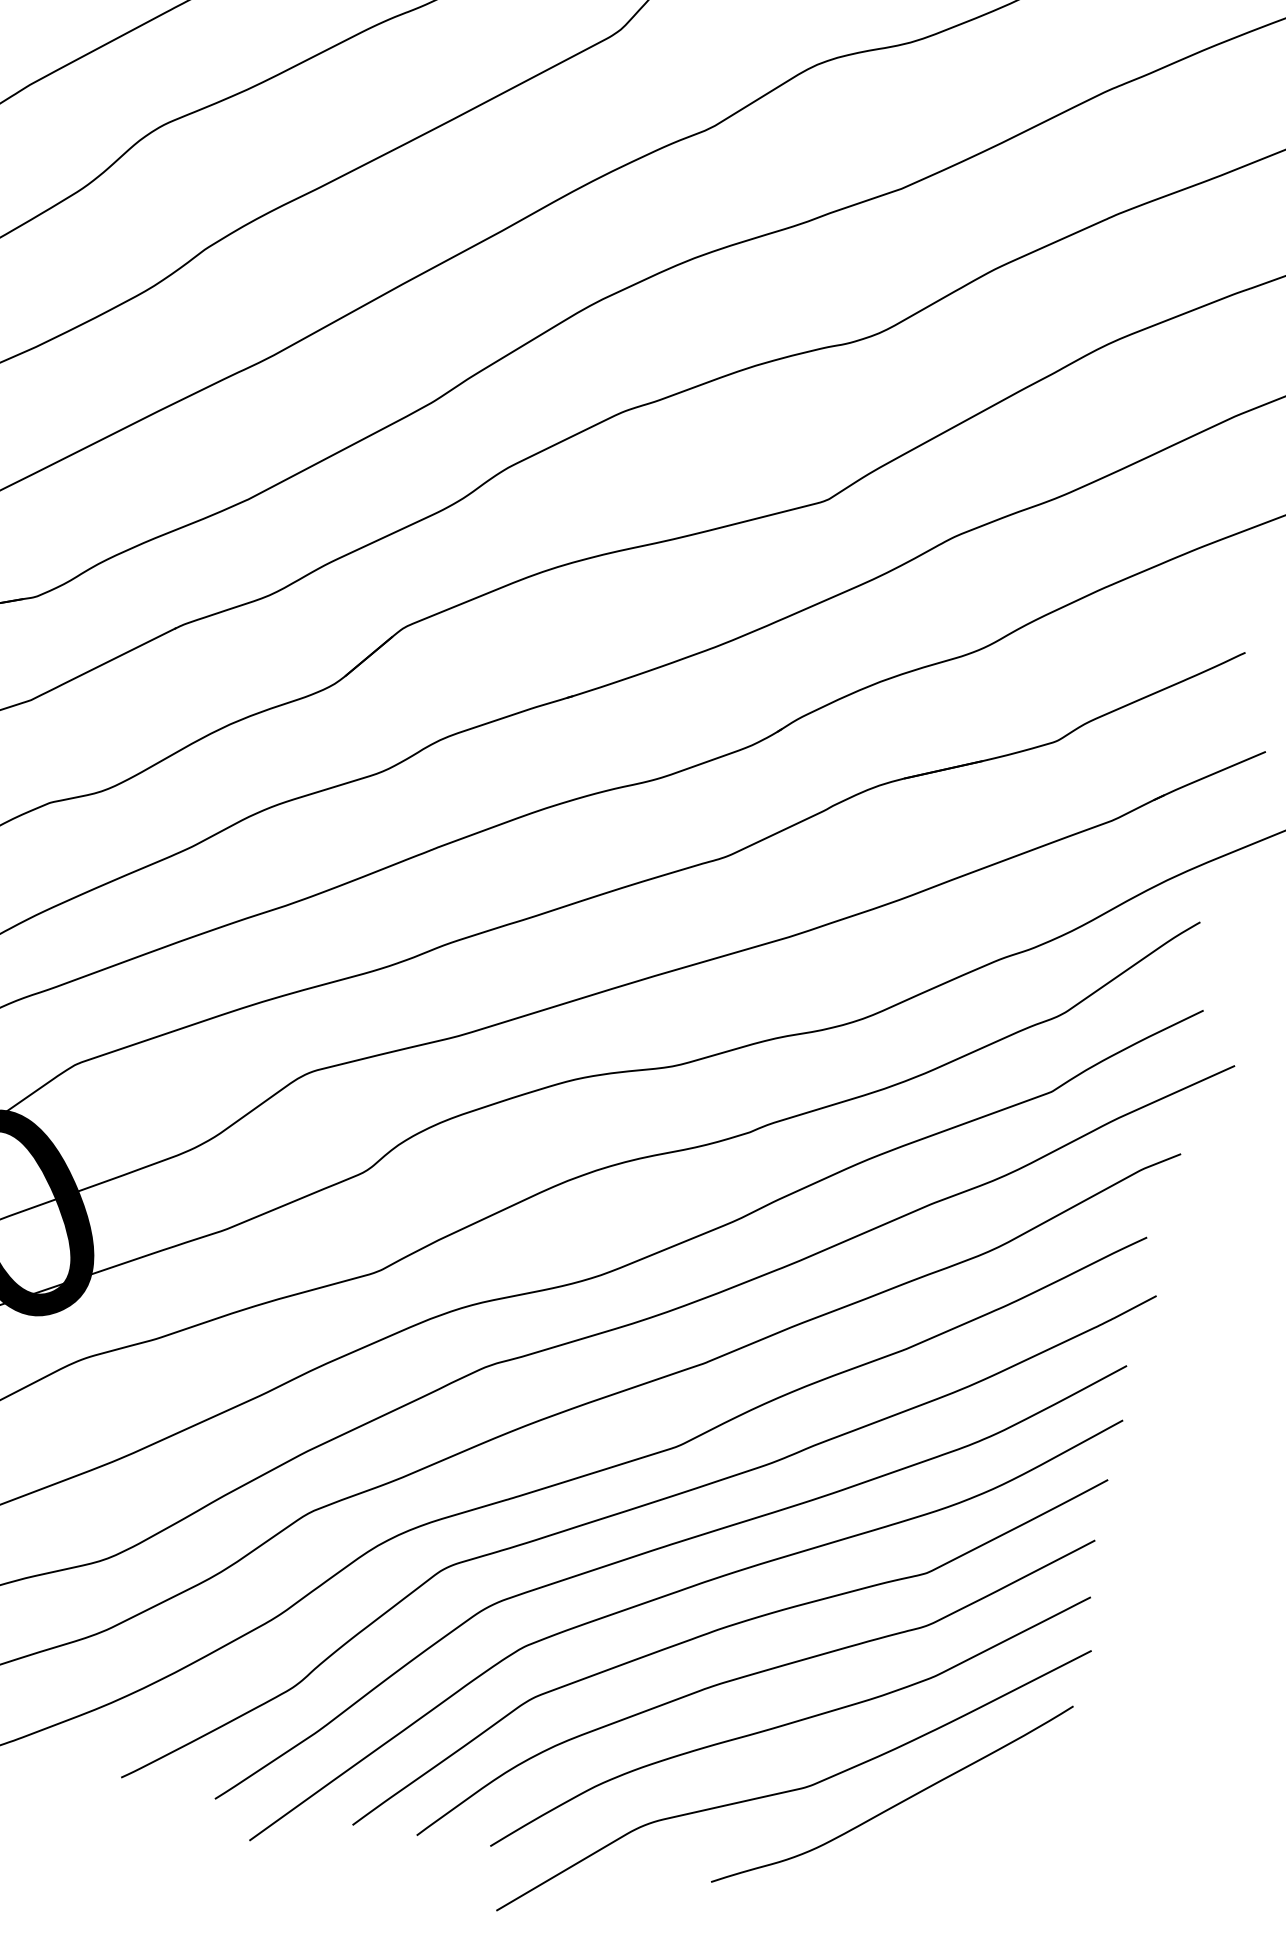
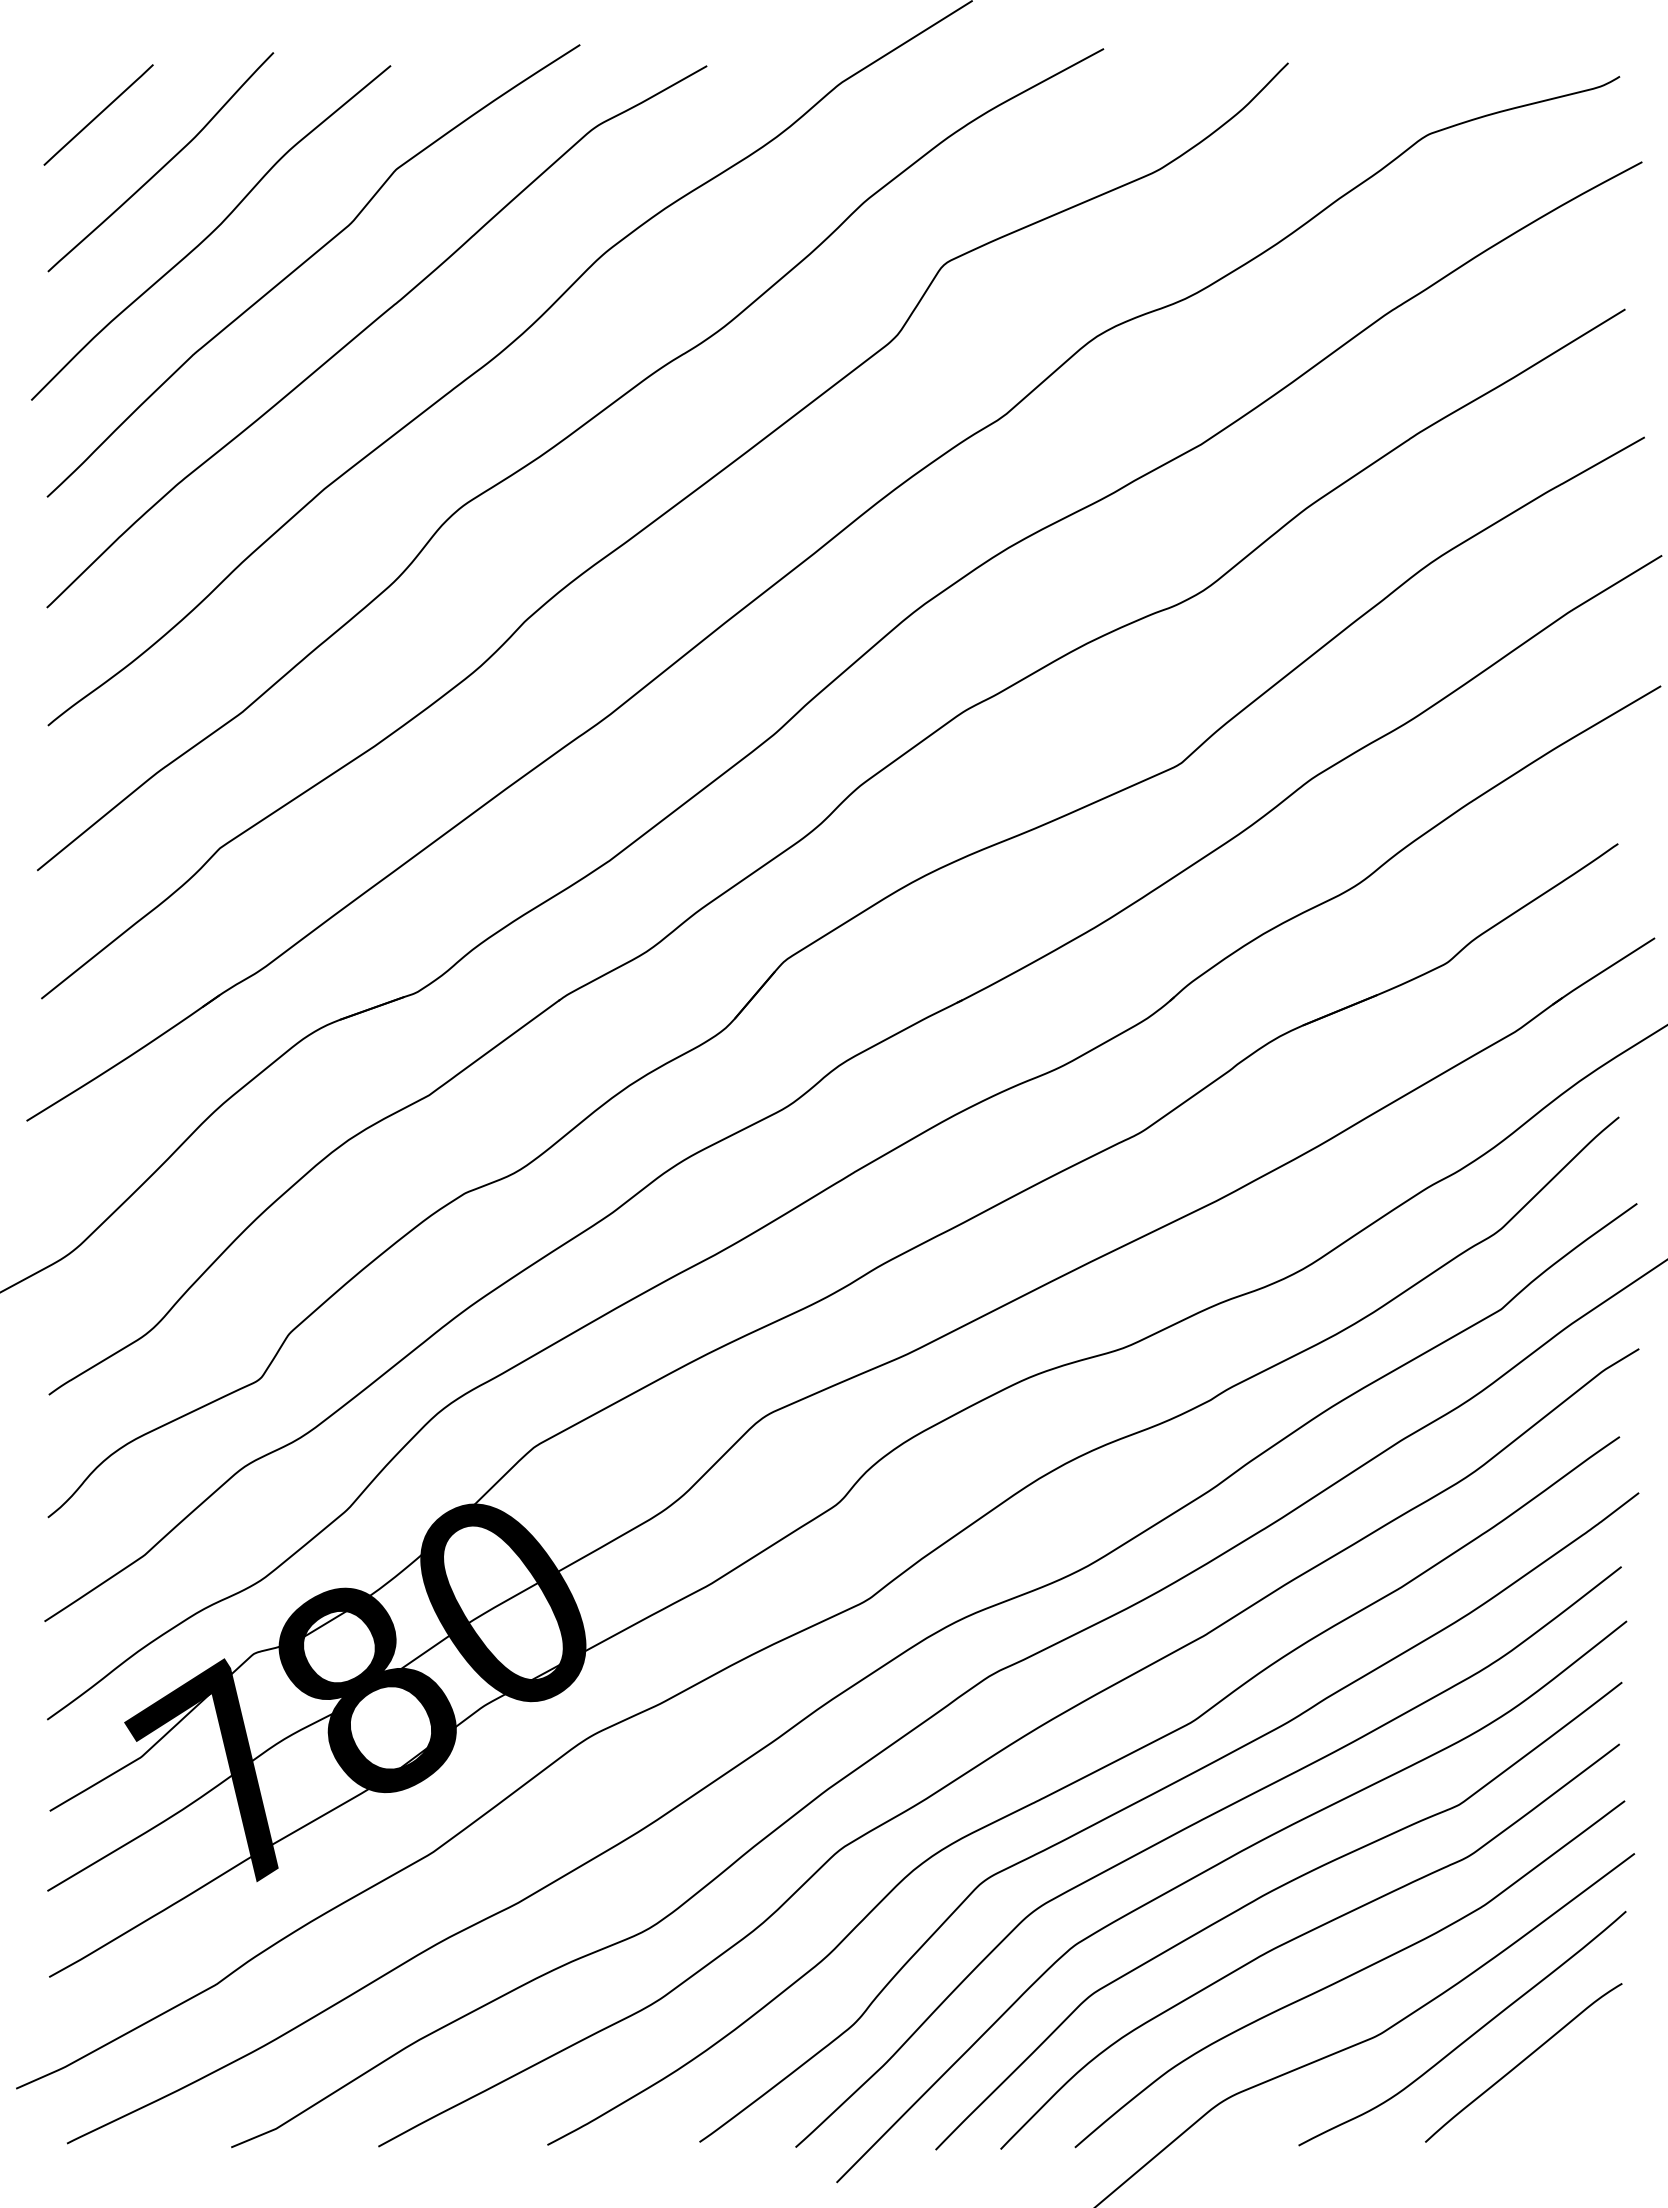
curve: (946, 1836) -> (1523, 2061), added

